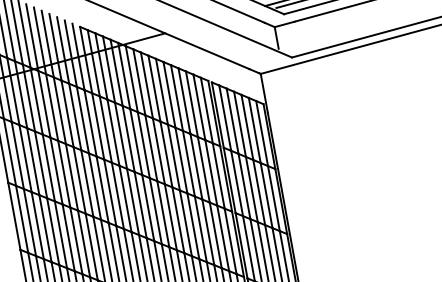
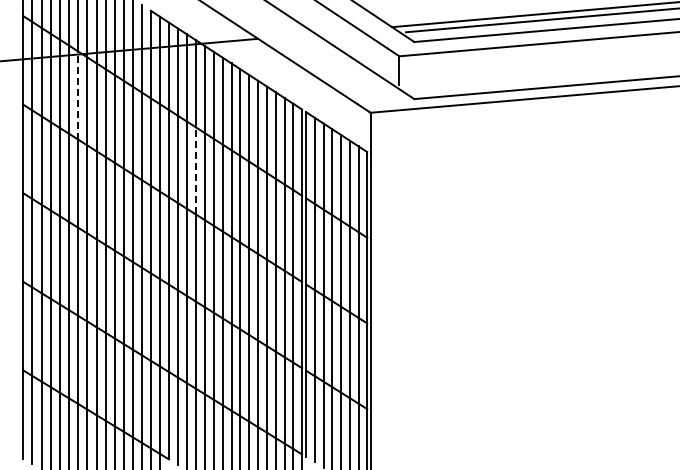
line: (36, 101) -> (78, 95), solid -> dashed
line: (135, 141) -> (195, 170), solid -> dashed

